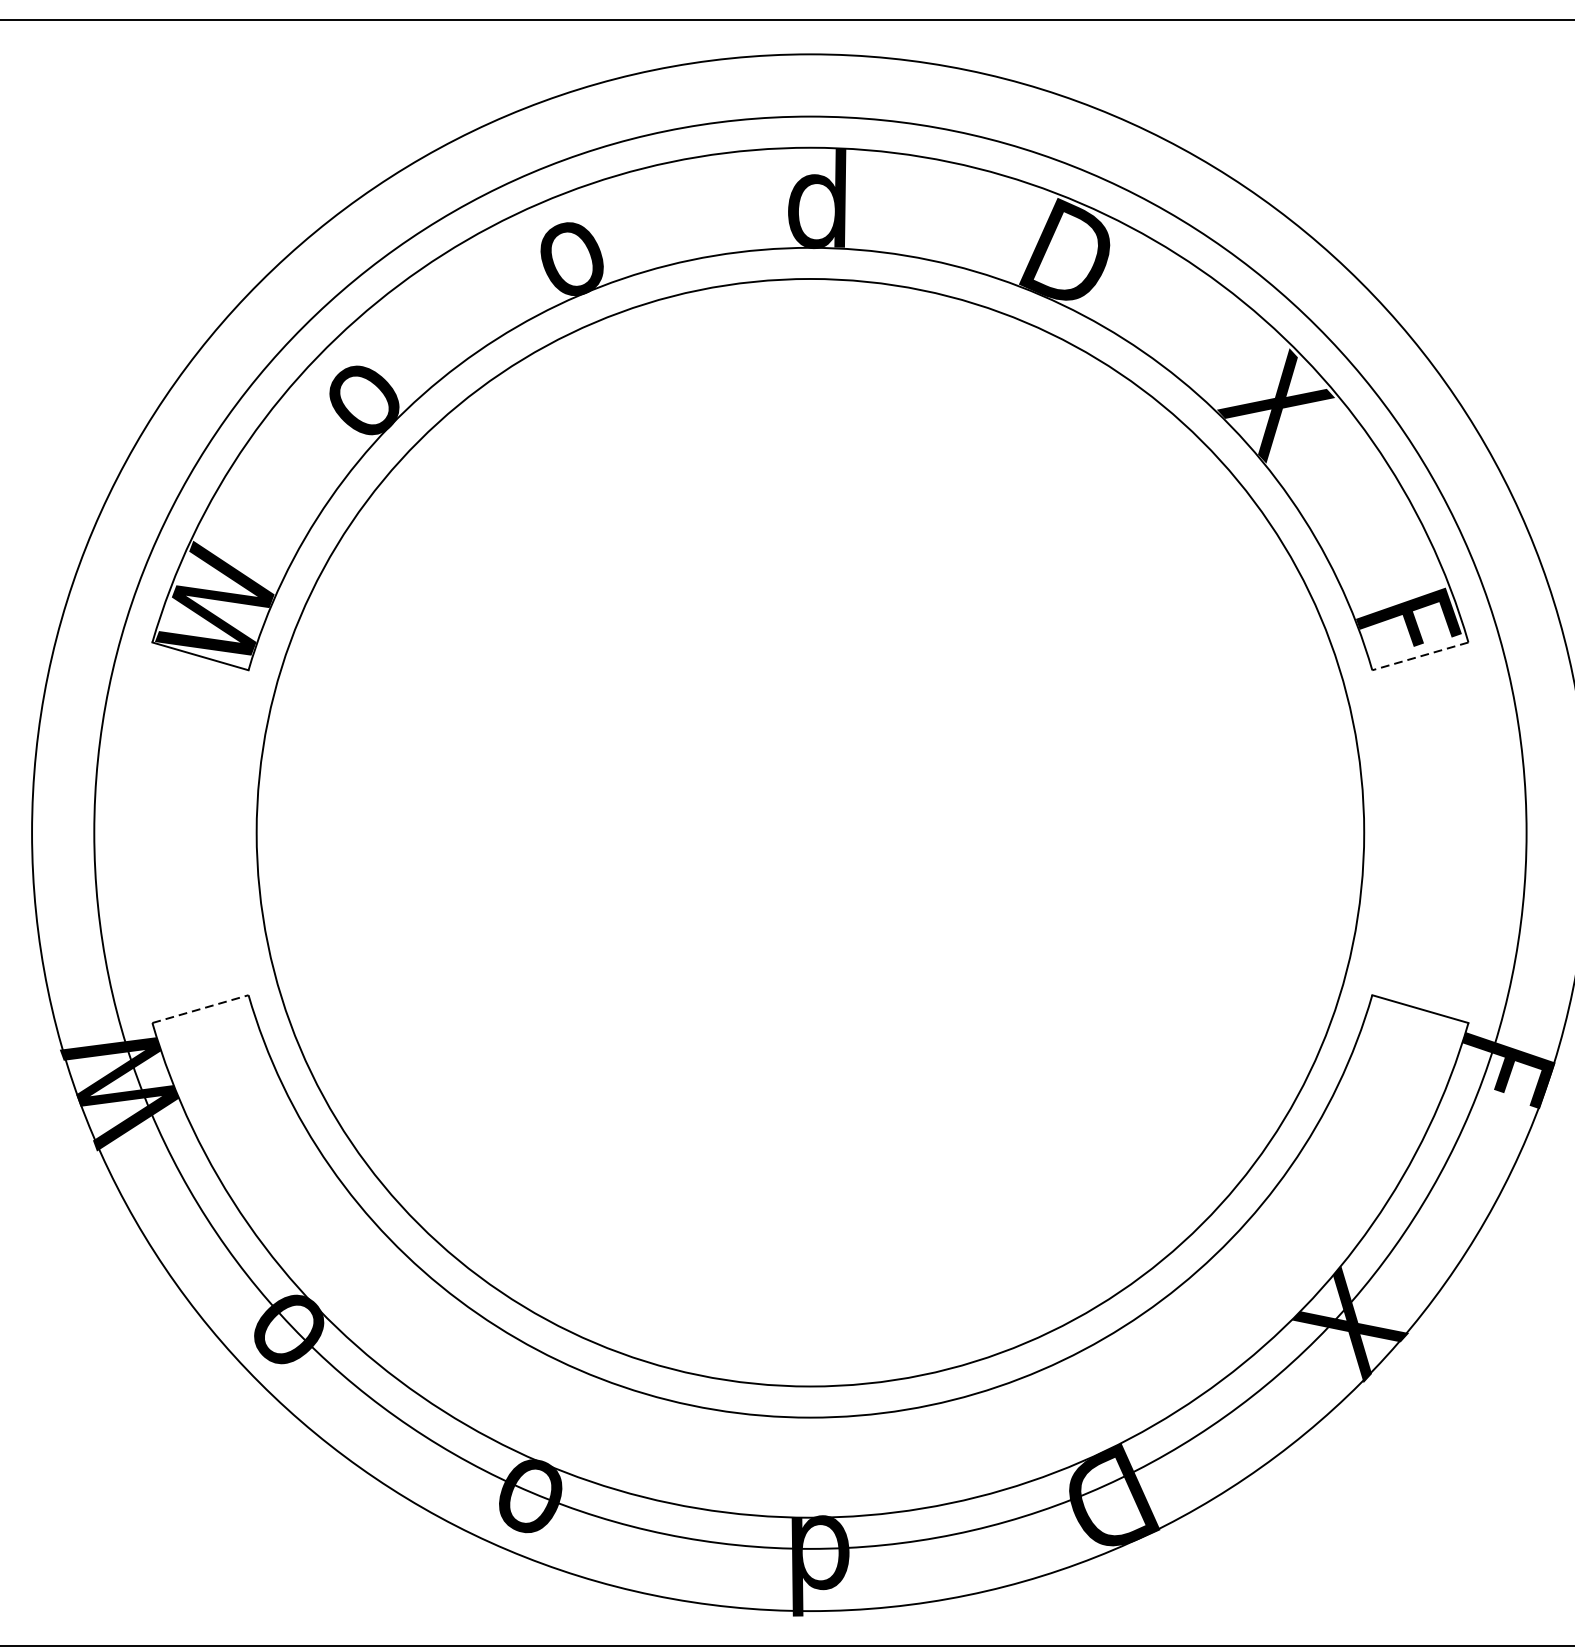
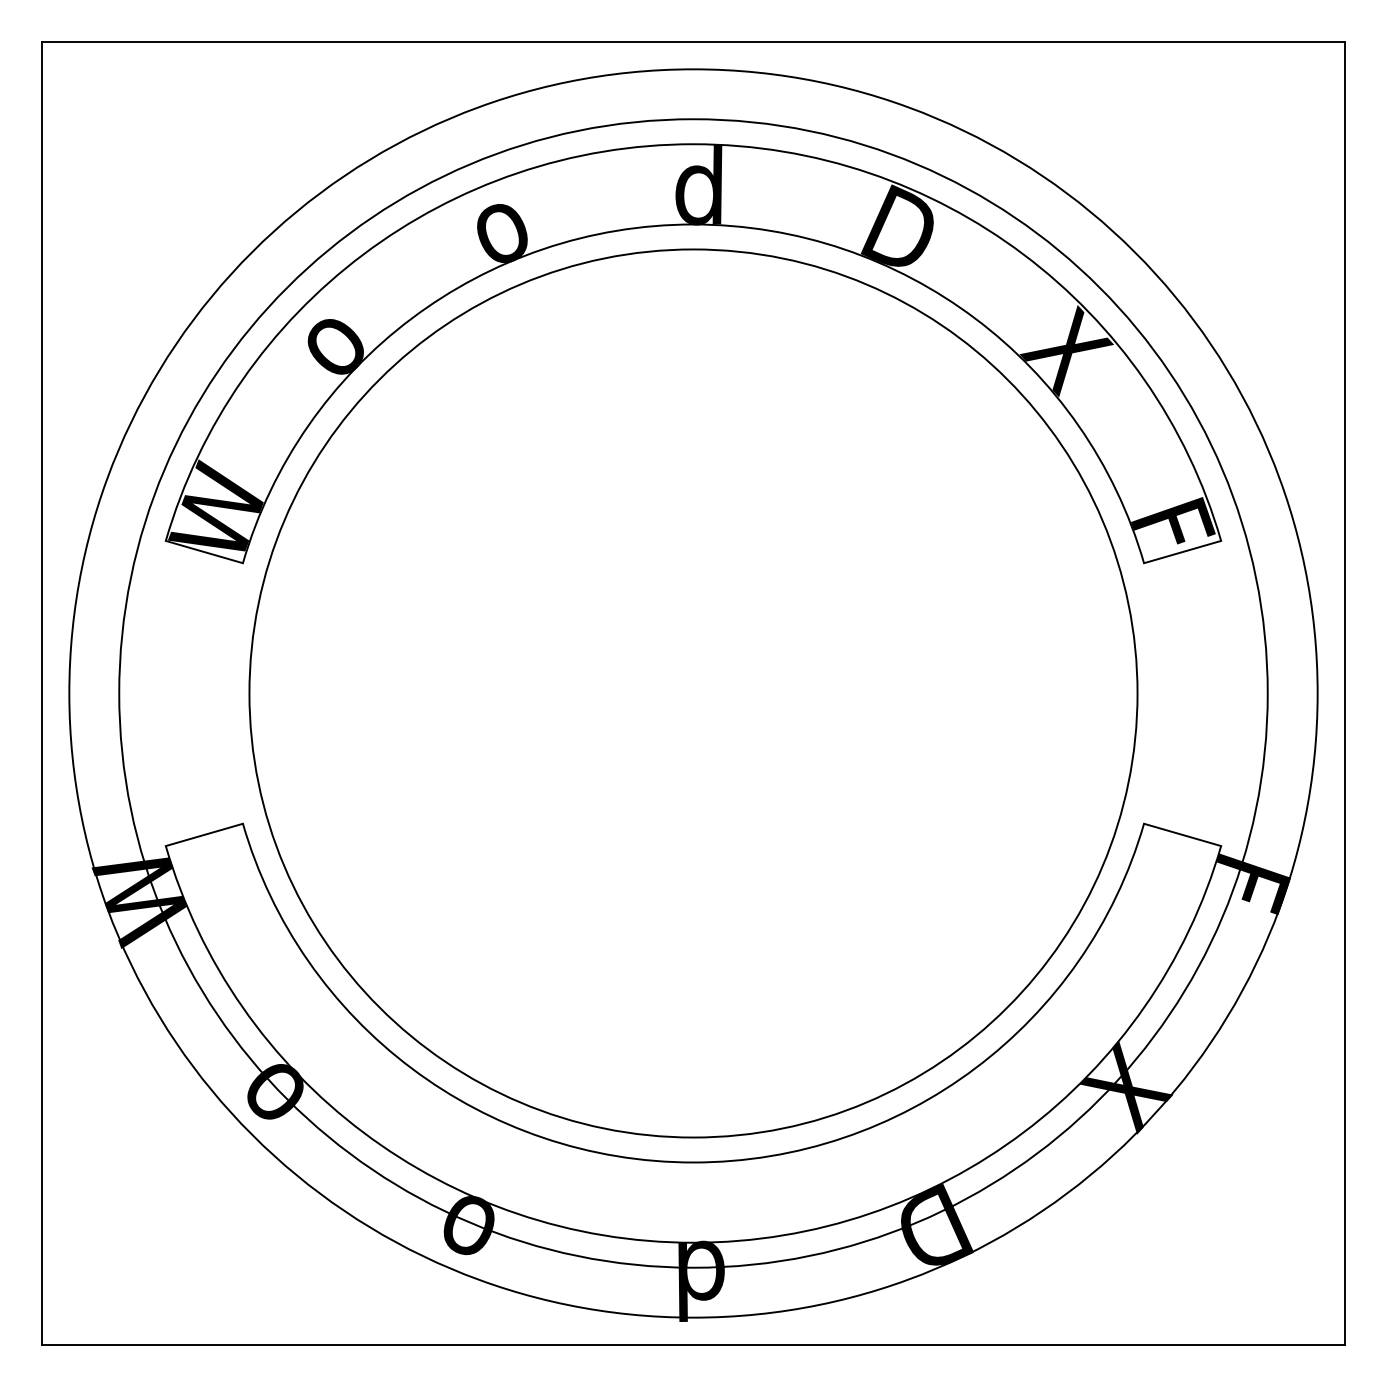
line: (1420, 656) -> (1182, 552), dashed -> solid
line: (200, 1008) -> (204, 834), dashed -> solid

